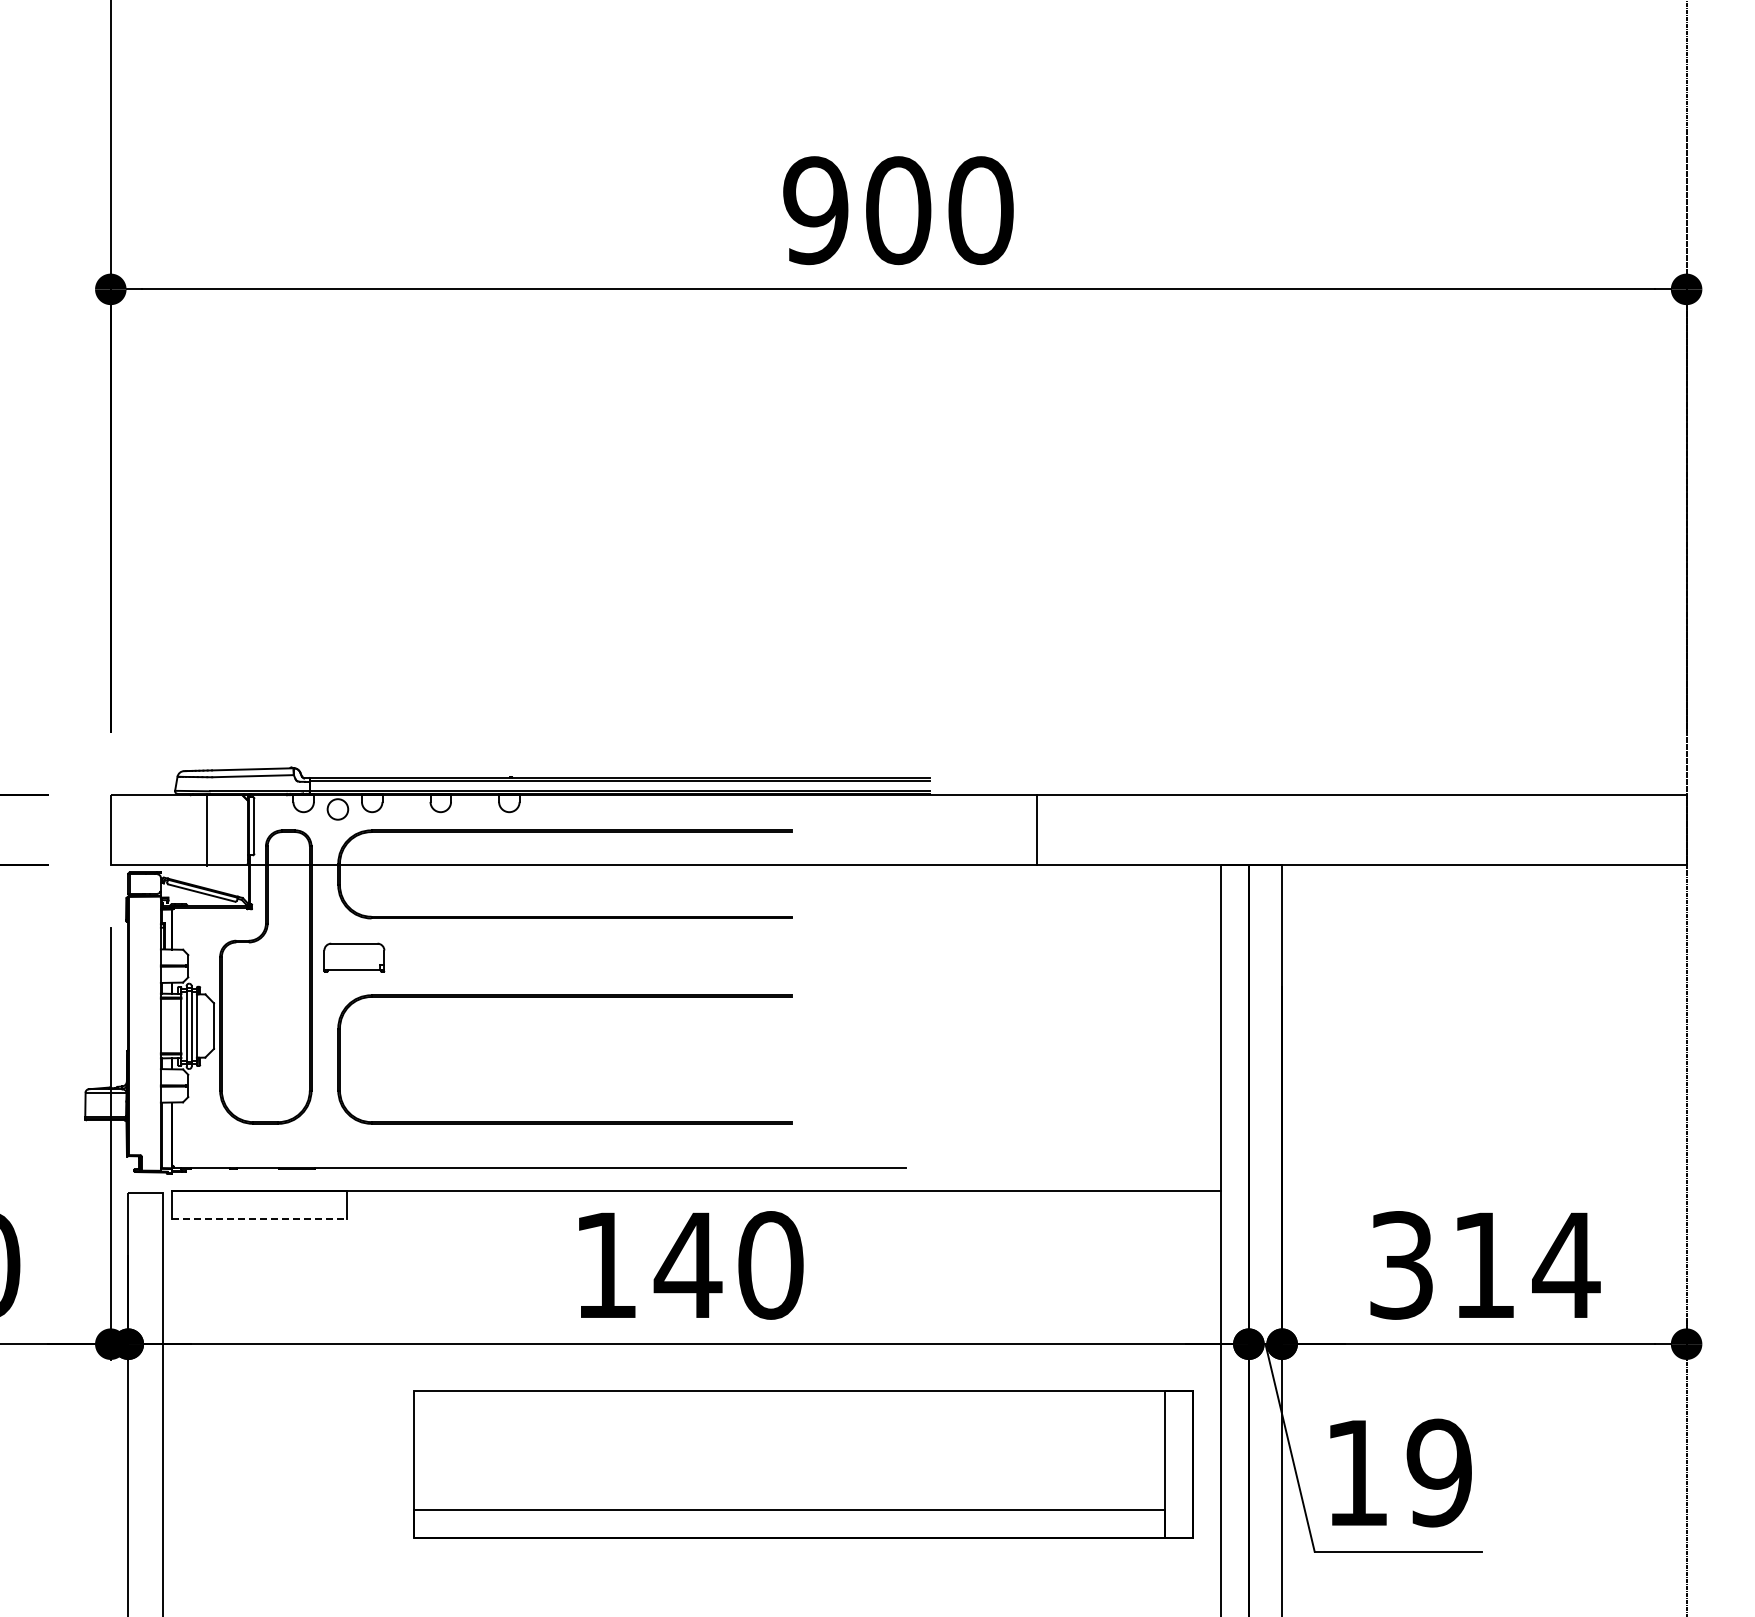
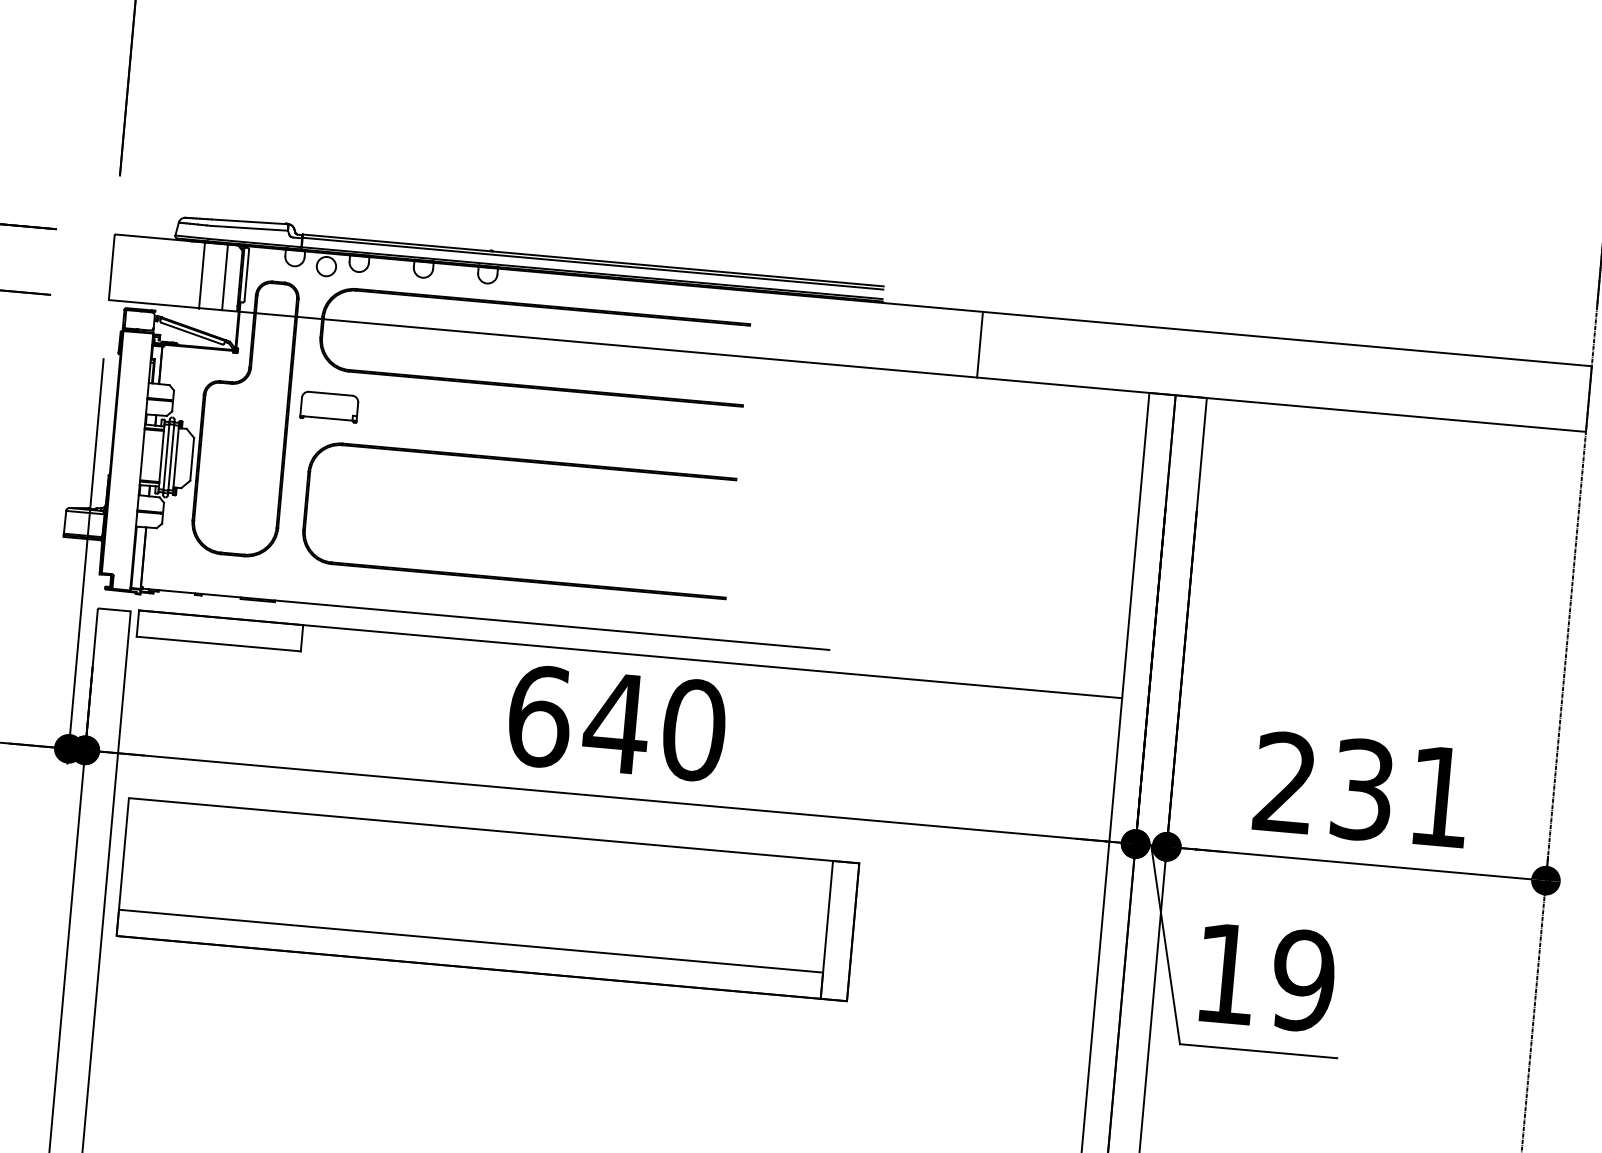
line: (231, 830) -> (224, 277), added
line: (259, 1219) -> (218, 644), dashed -> solid
text: (606, 1265) -> (540, 716), 140 -> 640
text: (1485, 1265) -> (1364, 790), 314 -> 231
part: (803, 1464) -> (487, 899), moved

